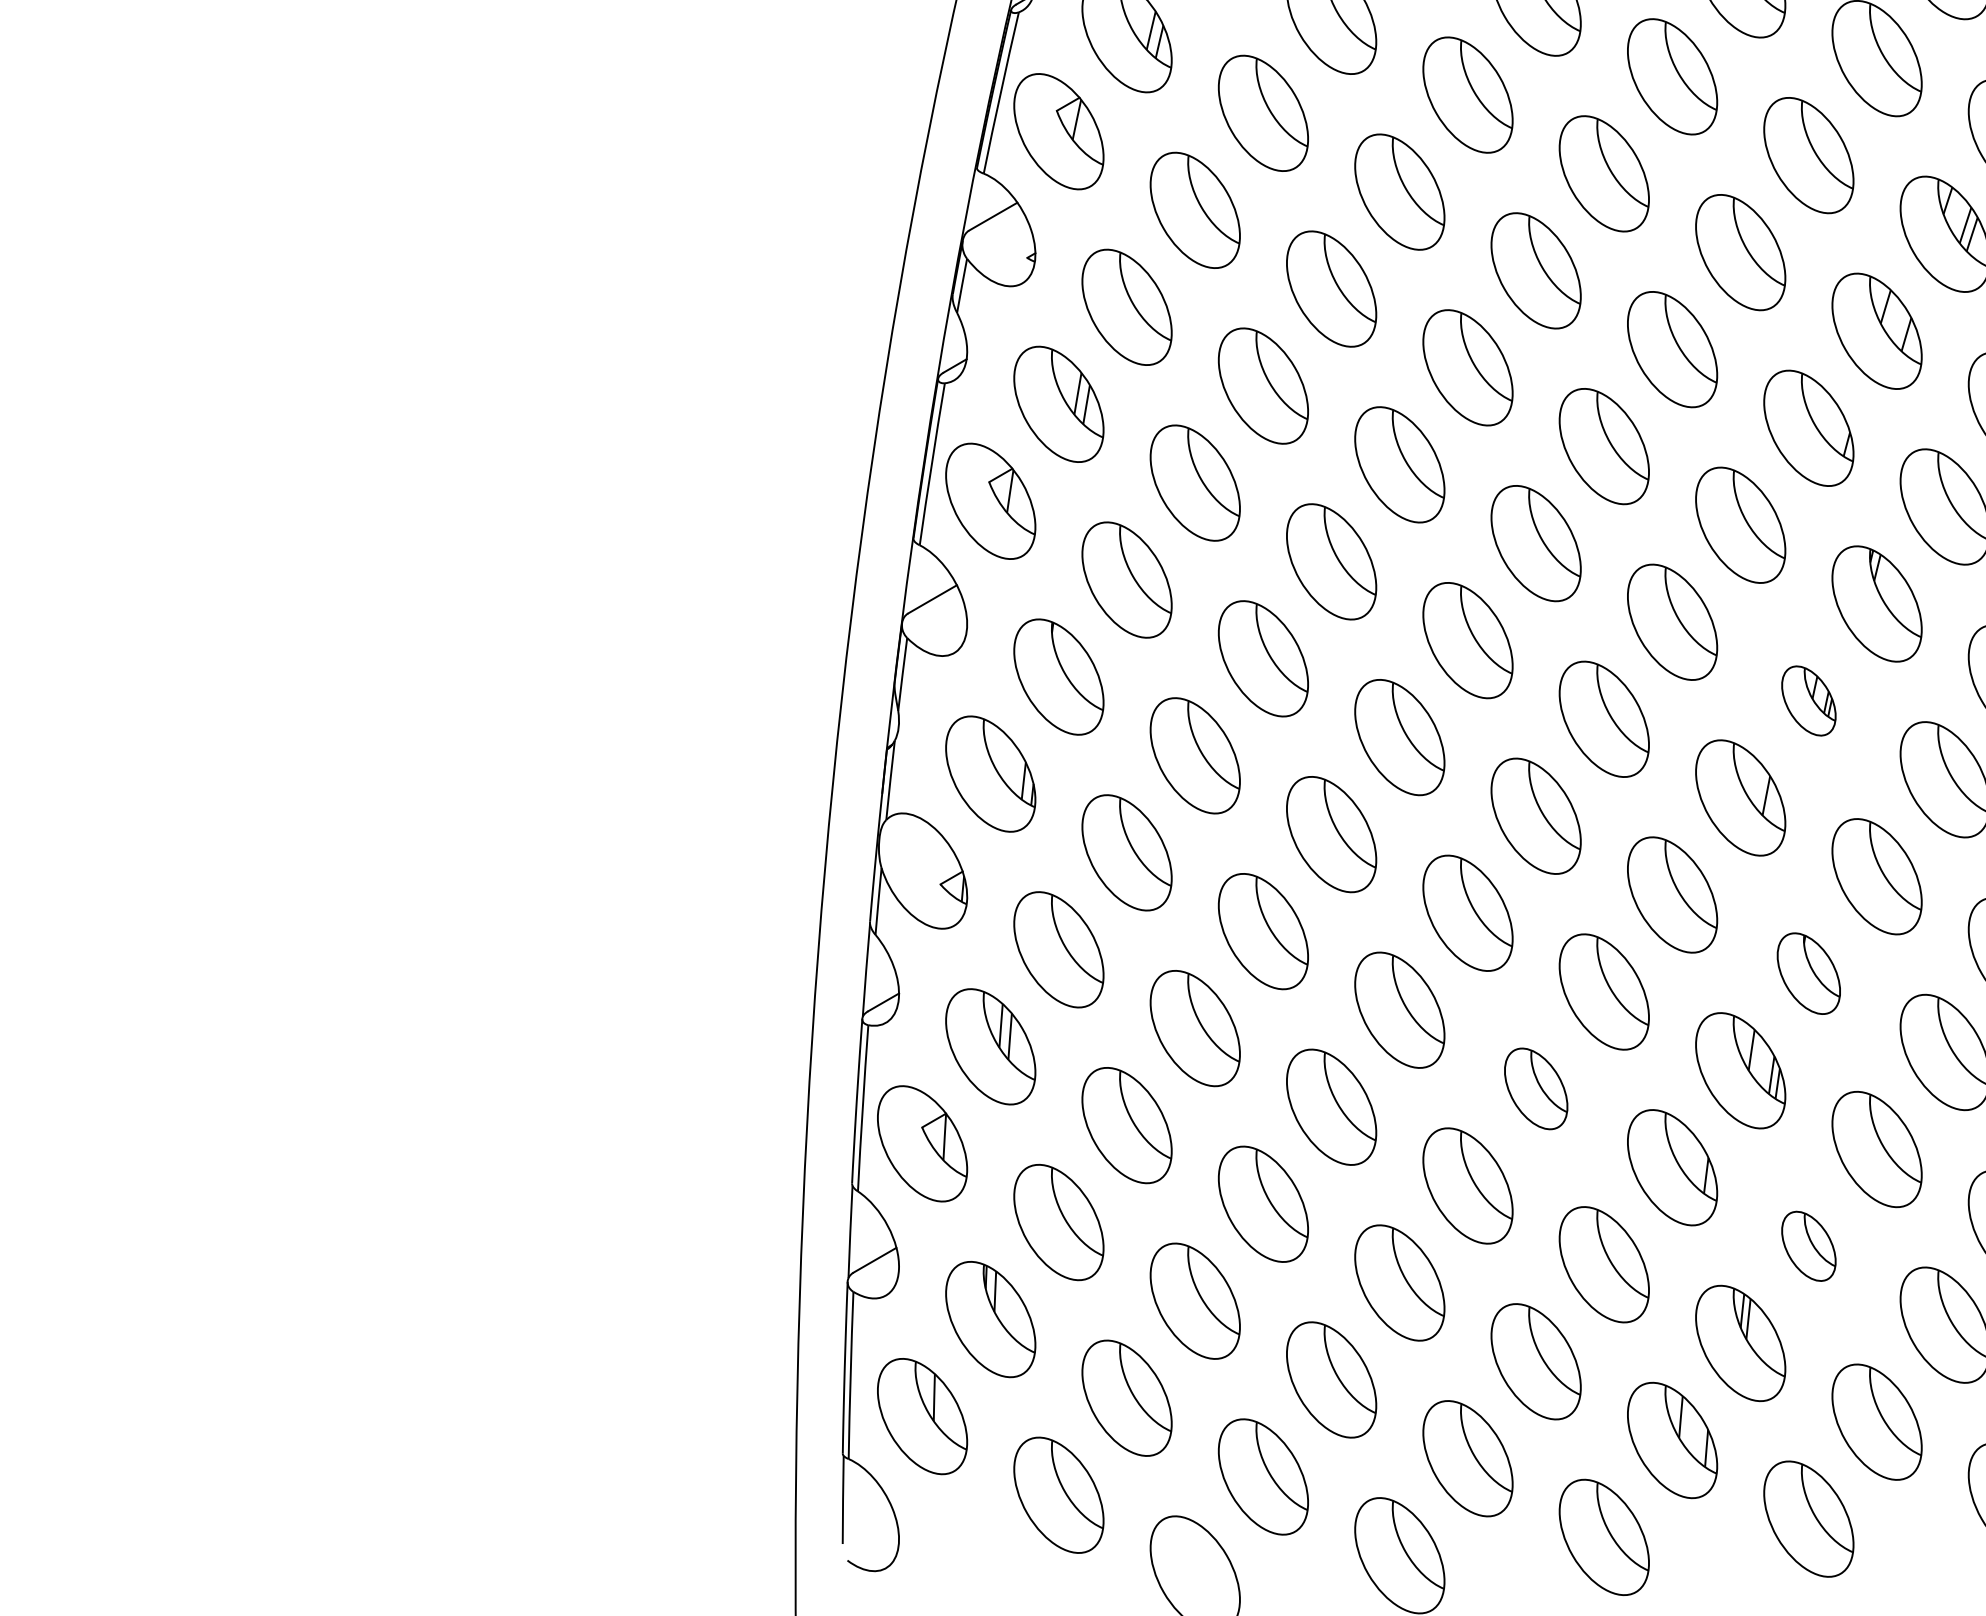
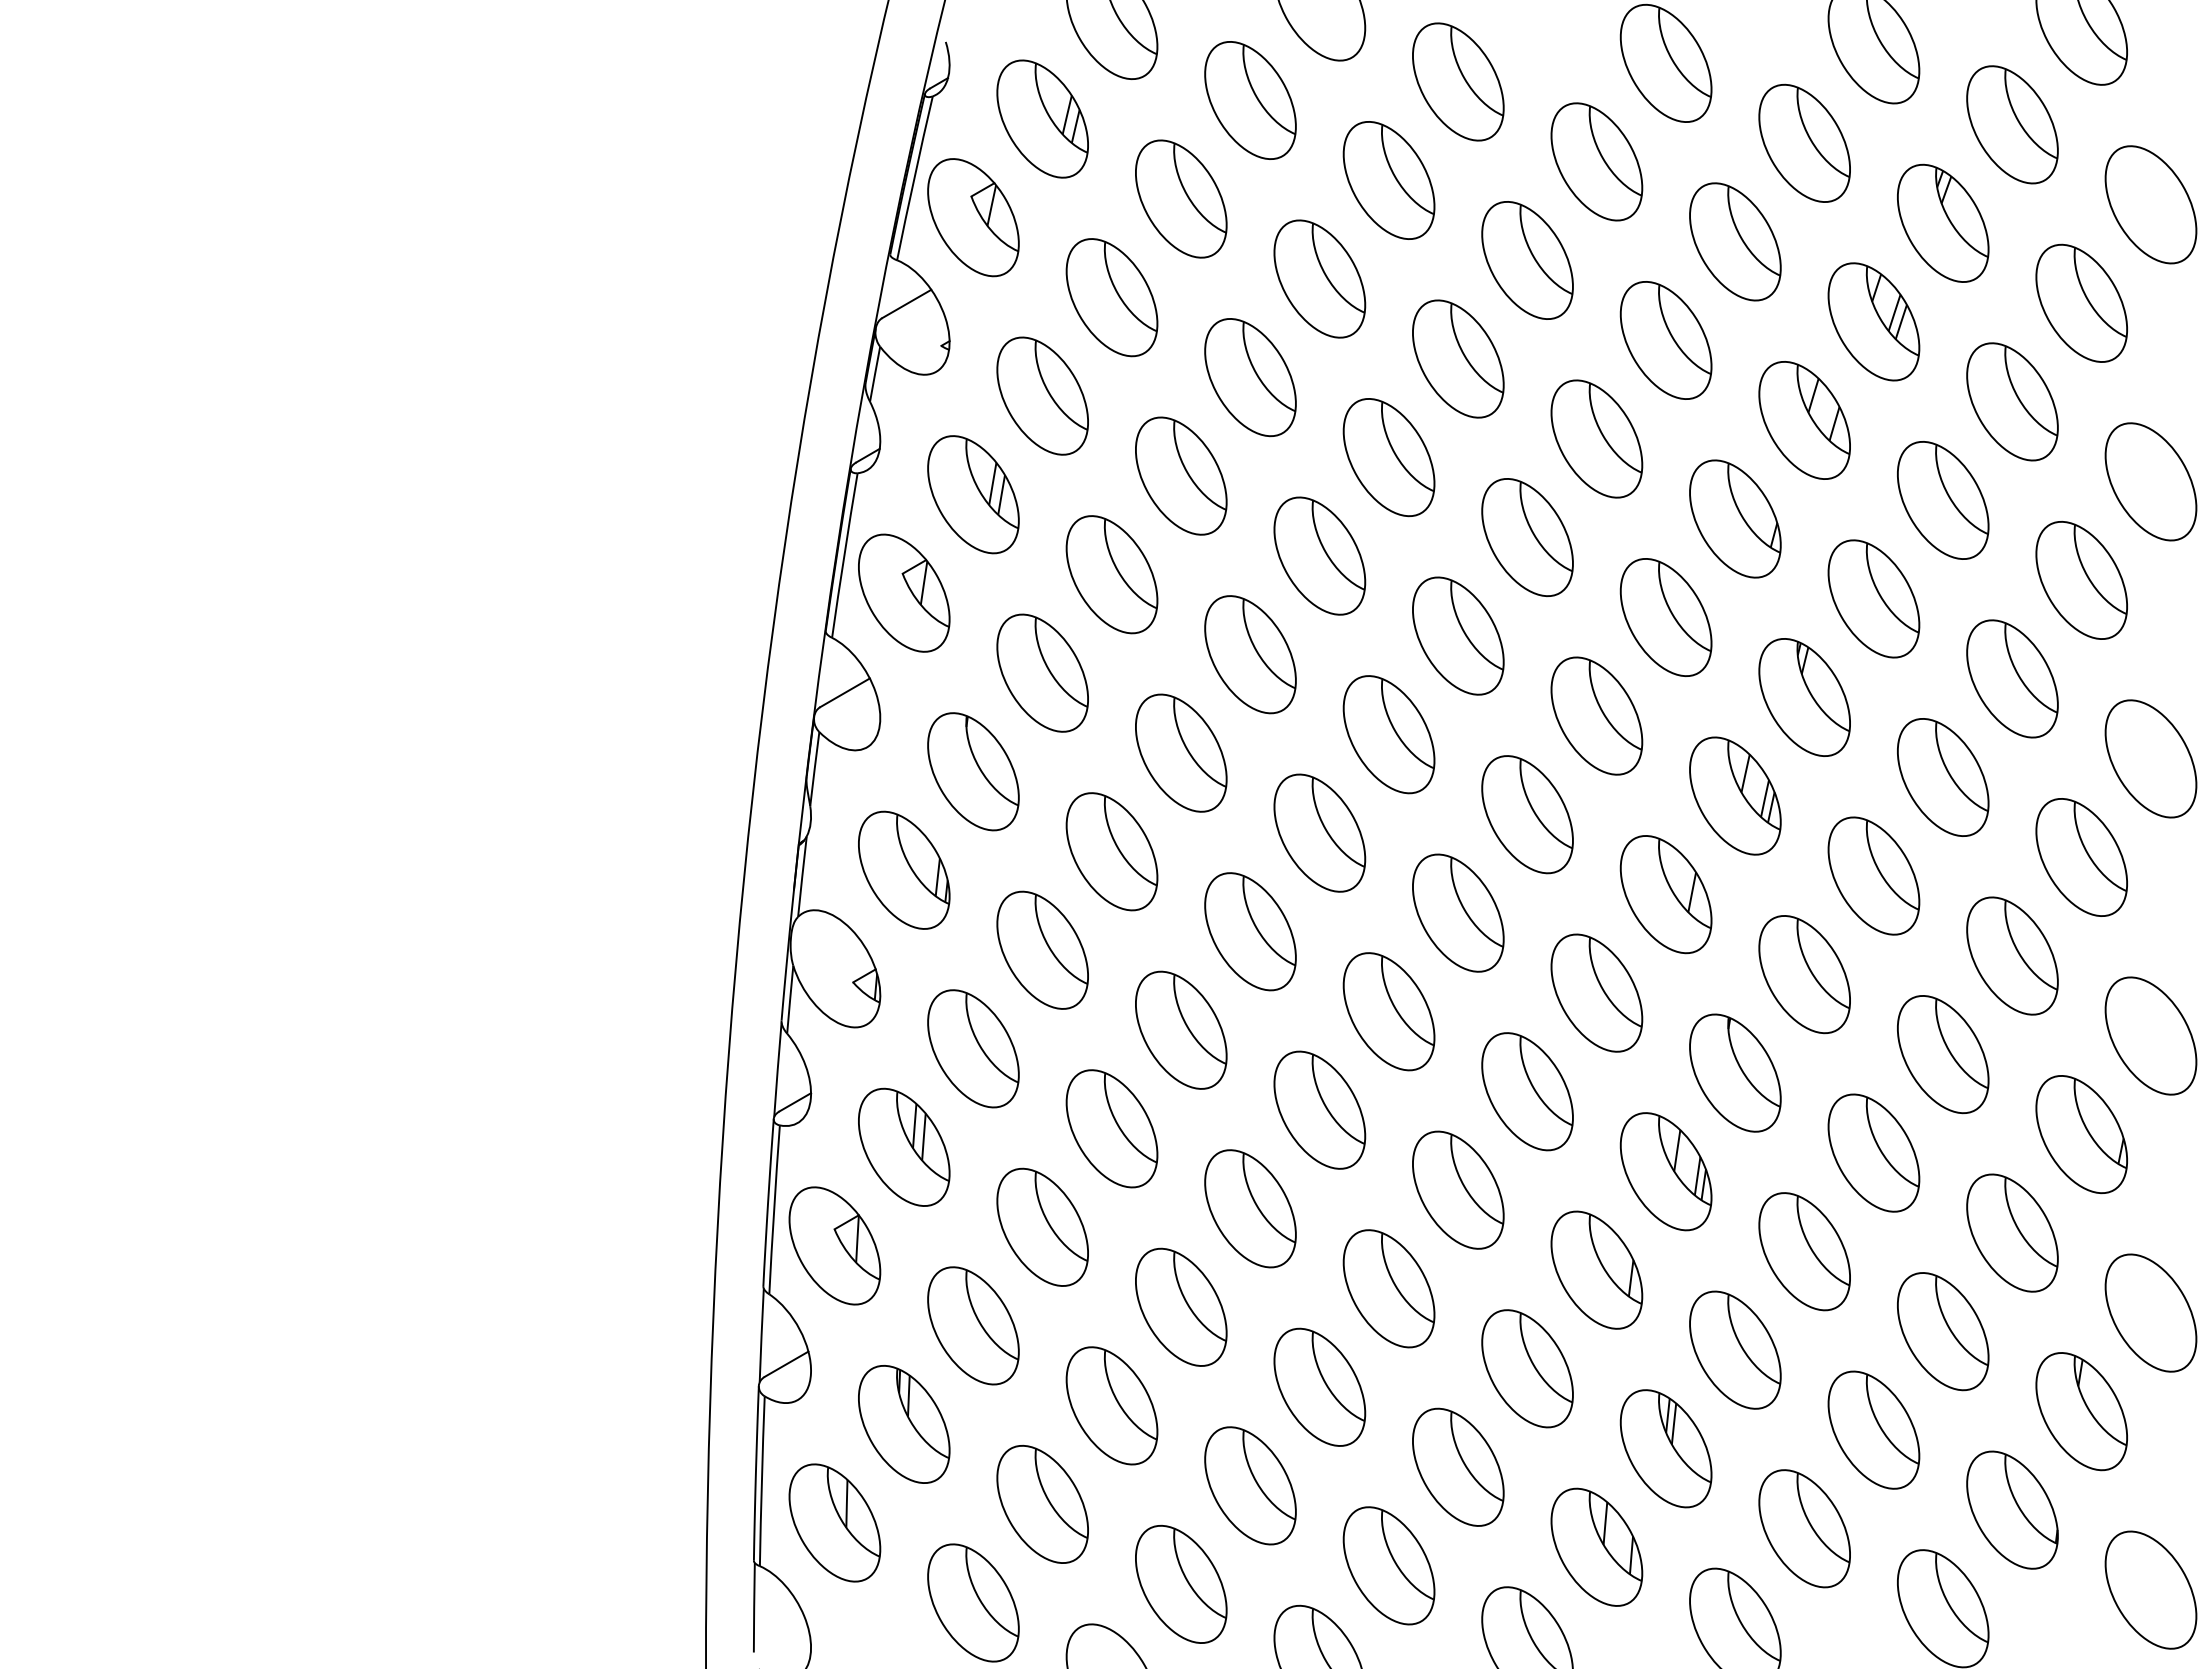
part: (1808, 700) -> (1735, 795), size x1.67
part: (1808, 973) -> (1735, 1072), size x1.43
part: (1536, 1088) -> (1458, 1189), size x1.43
part: (1808, 1245) -> (1735, 1349), size x1.67

